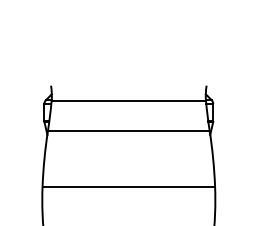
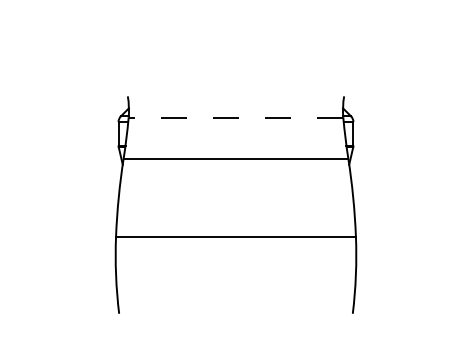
line: (128, 100) -> (235, 117), solid -> dashed

